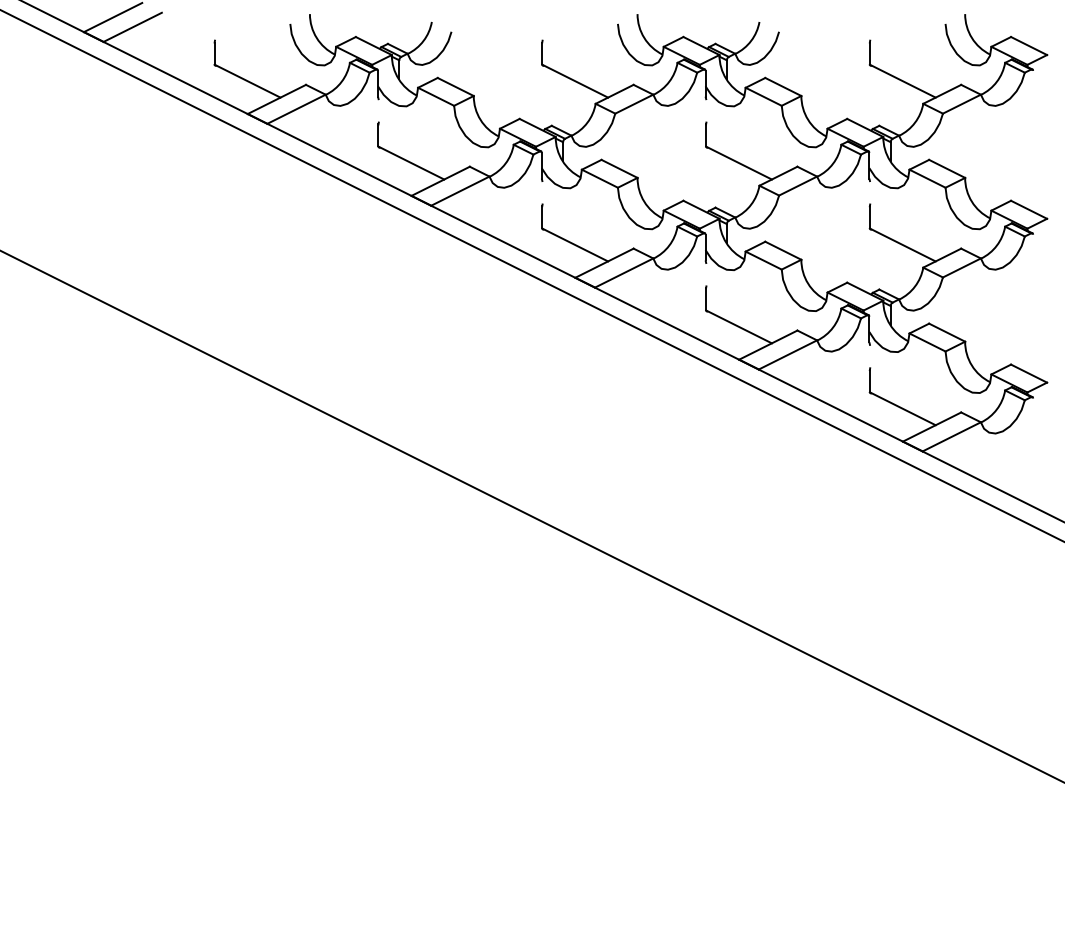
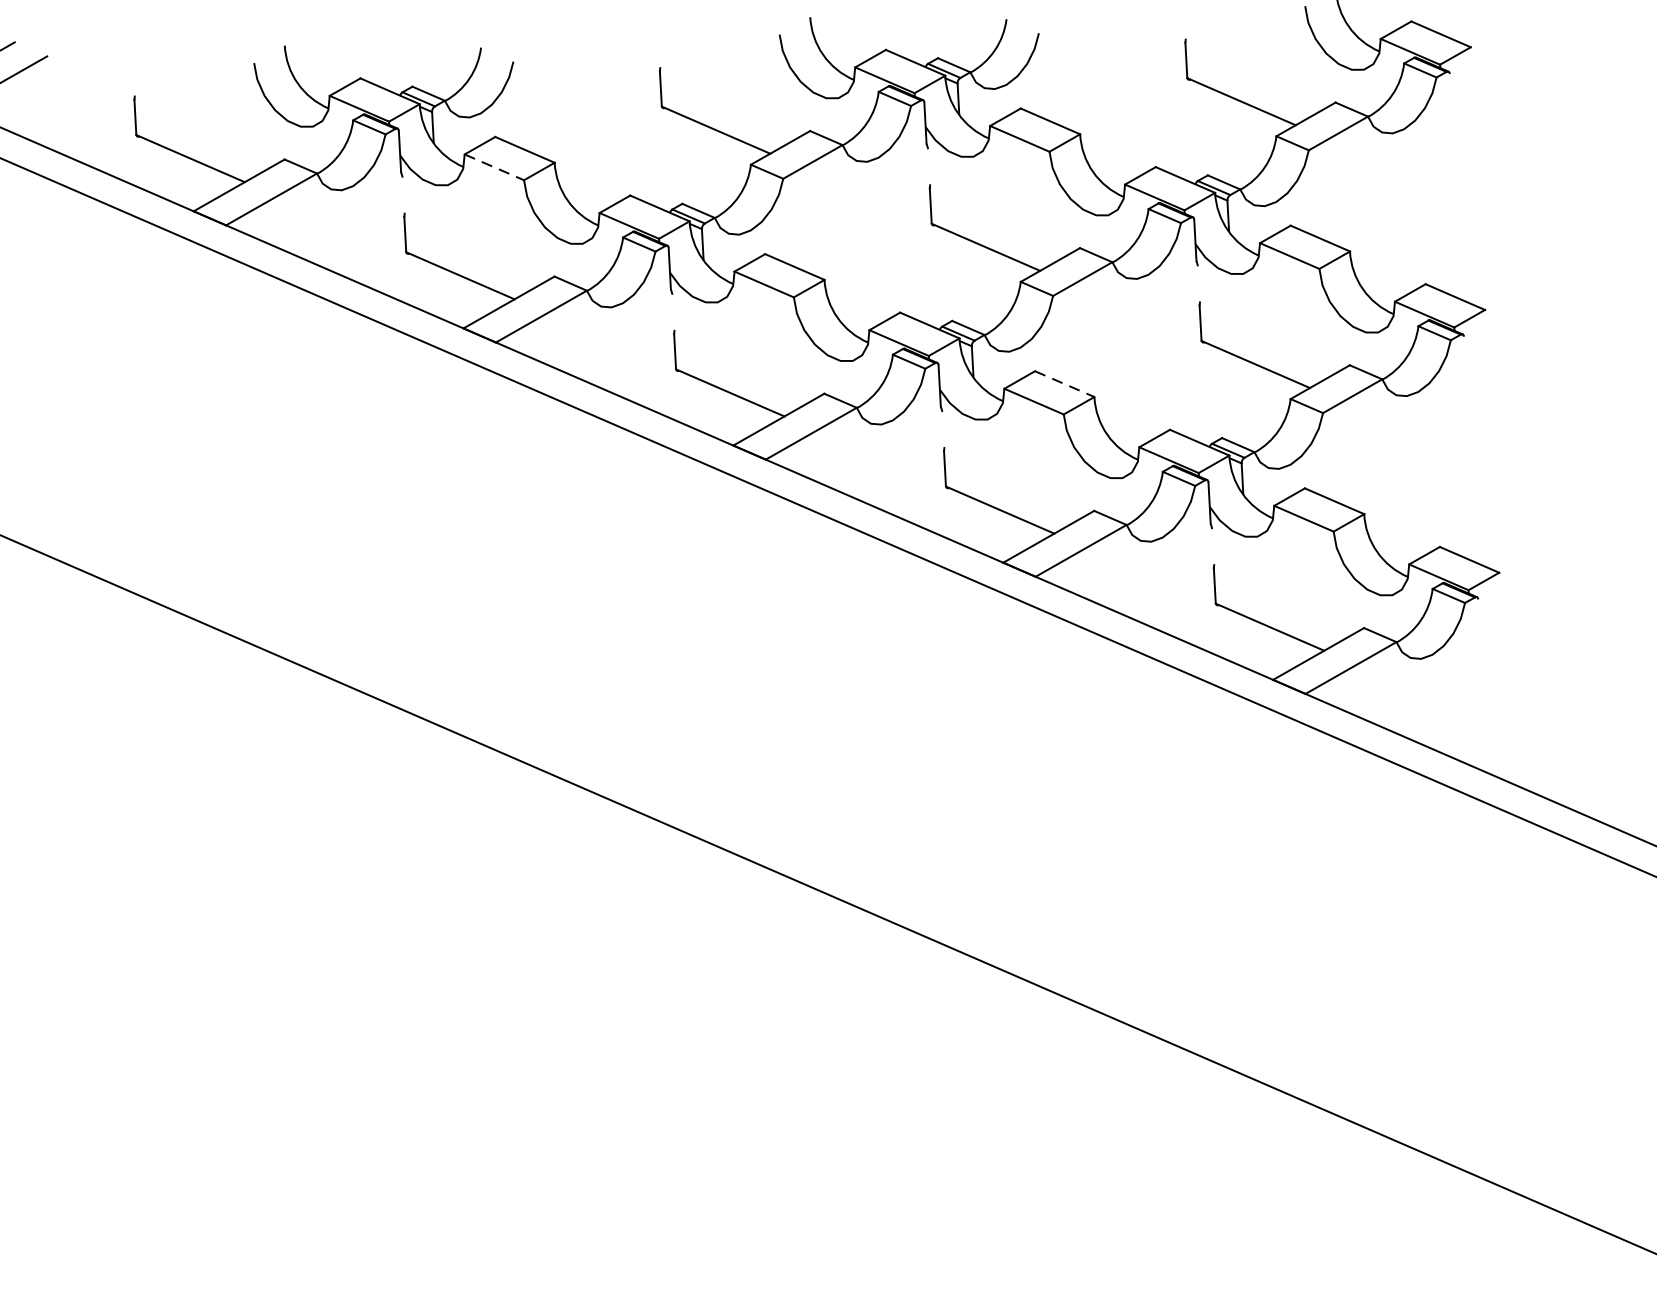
line: (436, 97) -> (495, 168), solid -> dashed
line: (783, 250) -> (1064, 383), solid -> dashed

